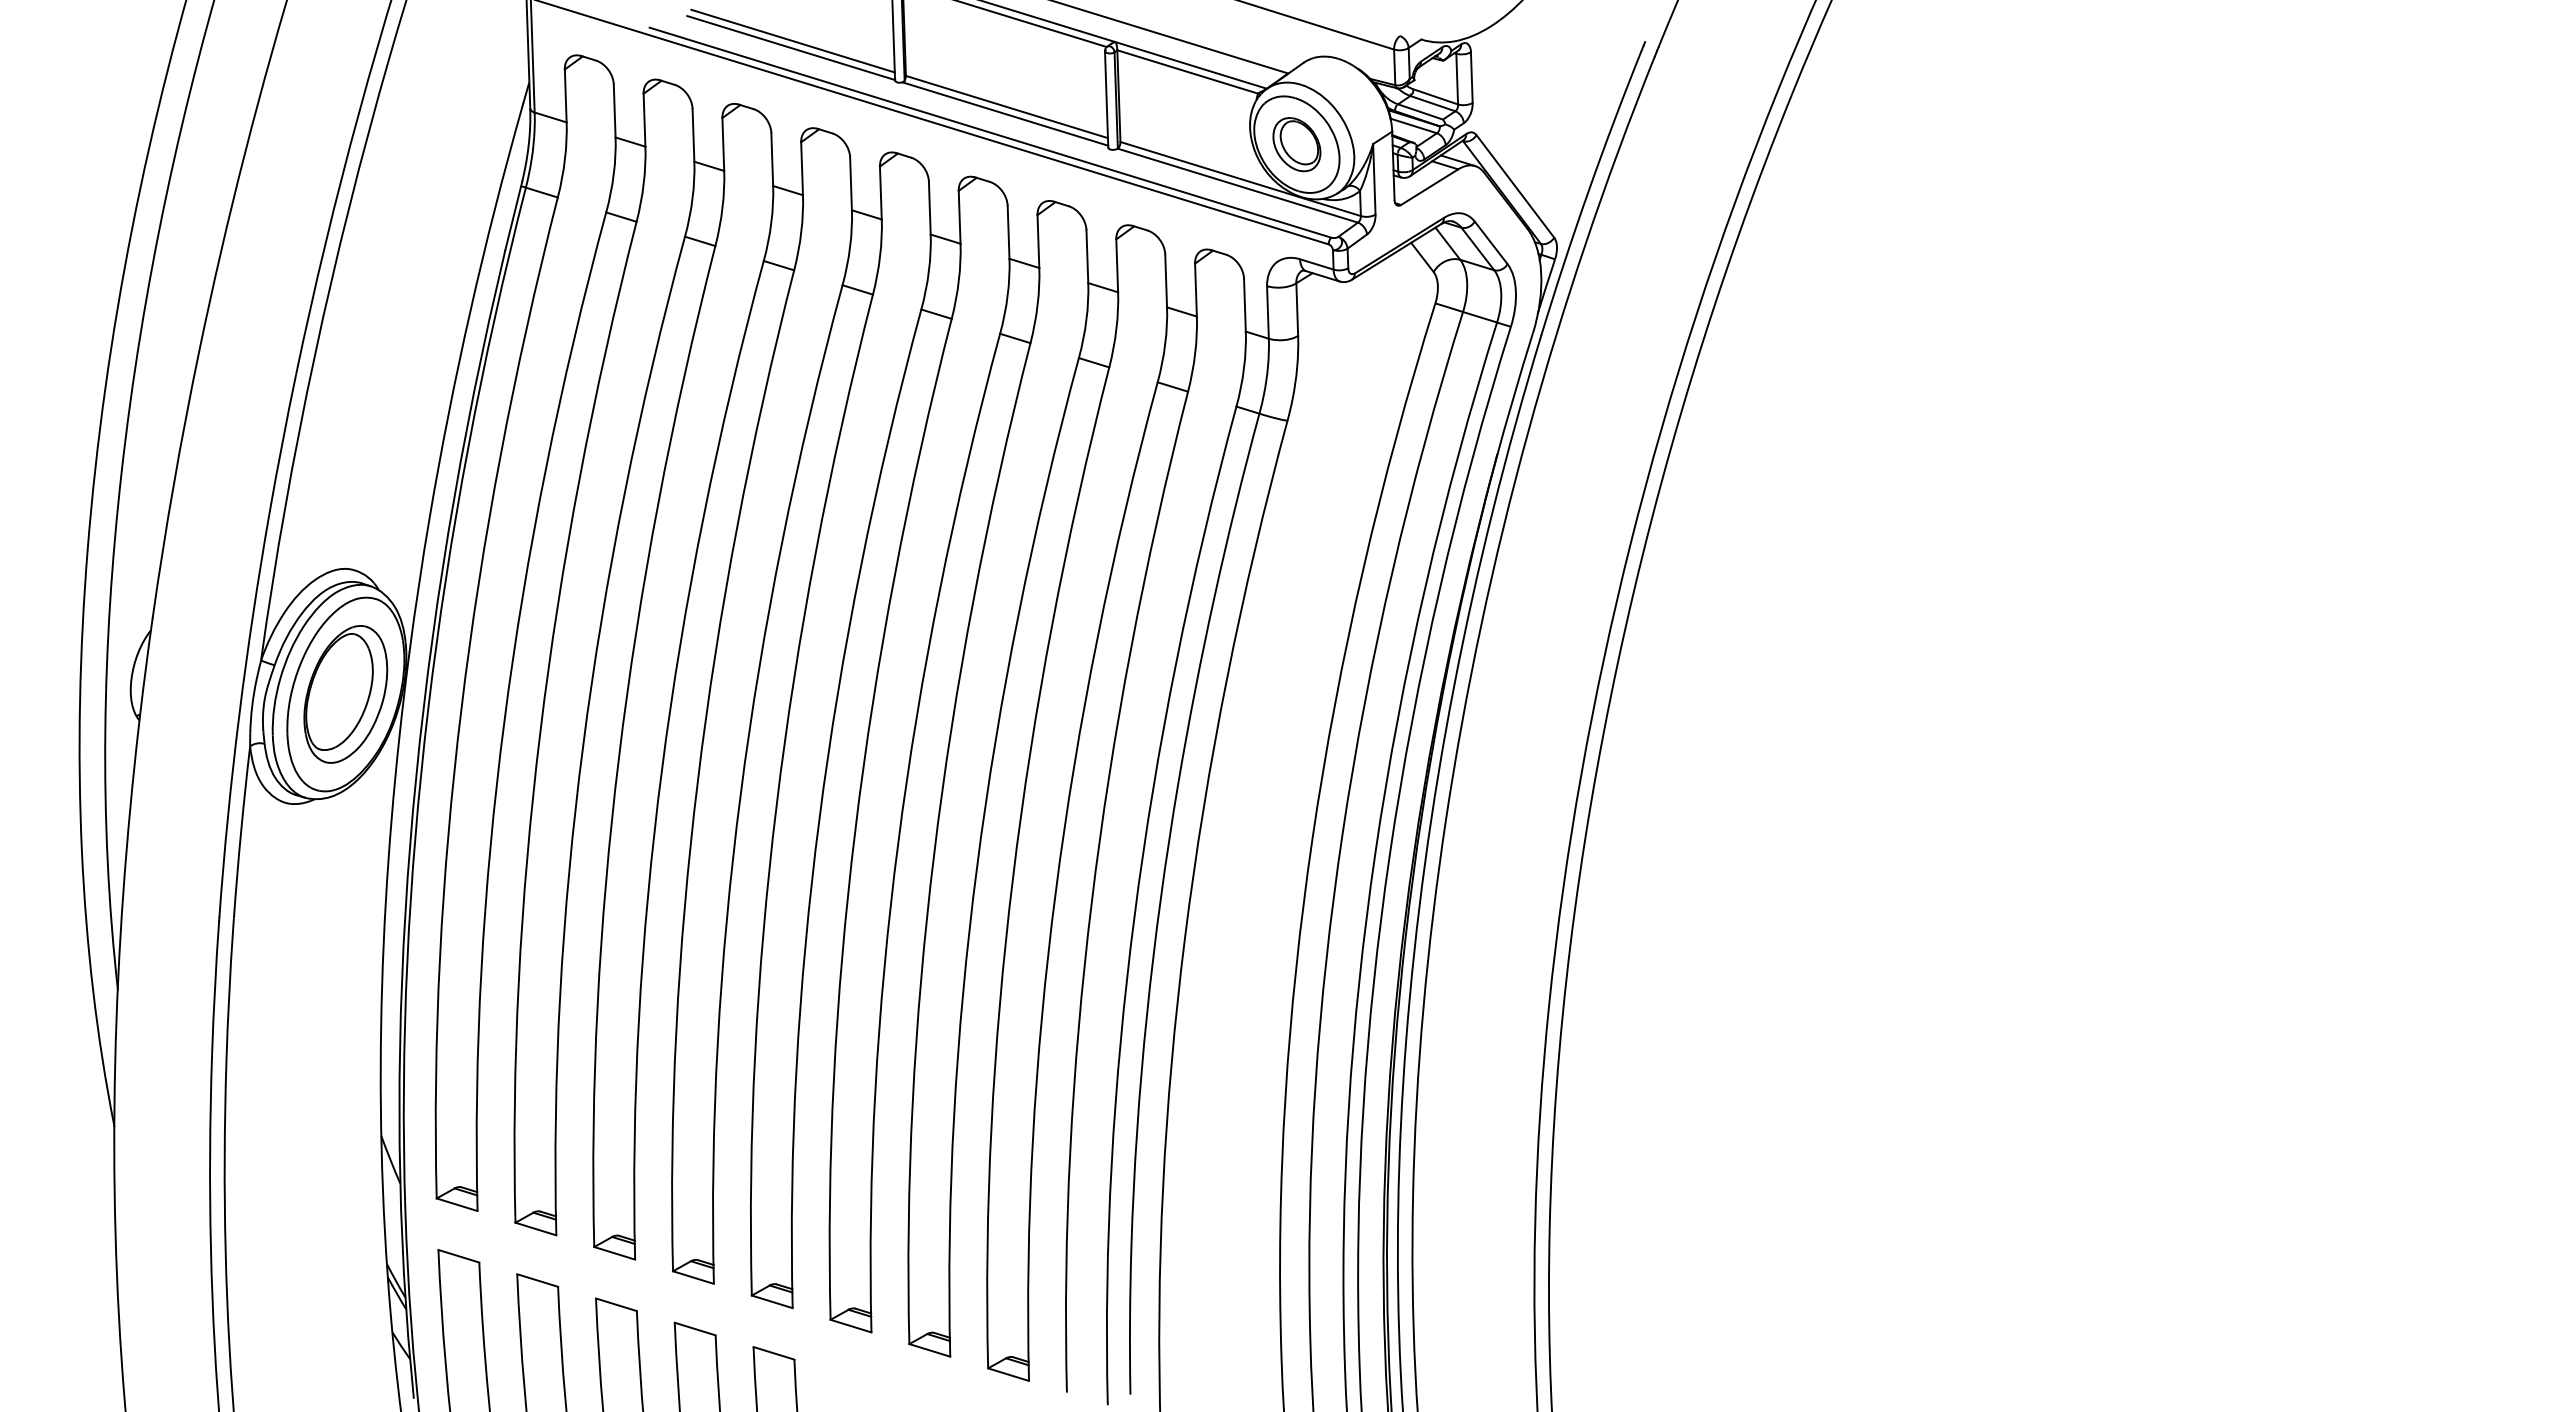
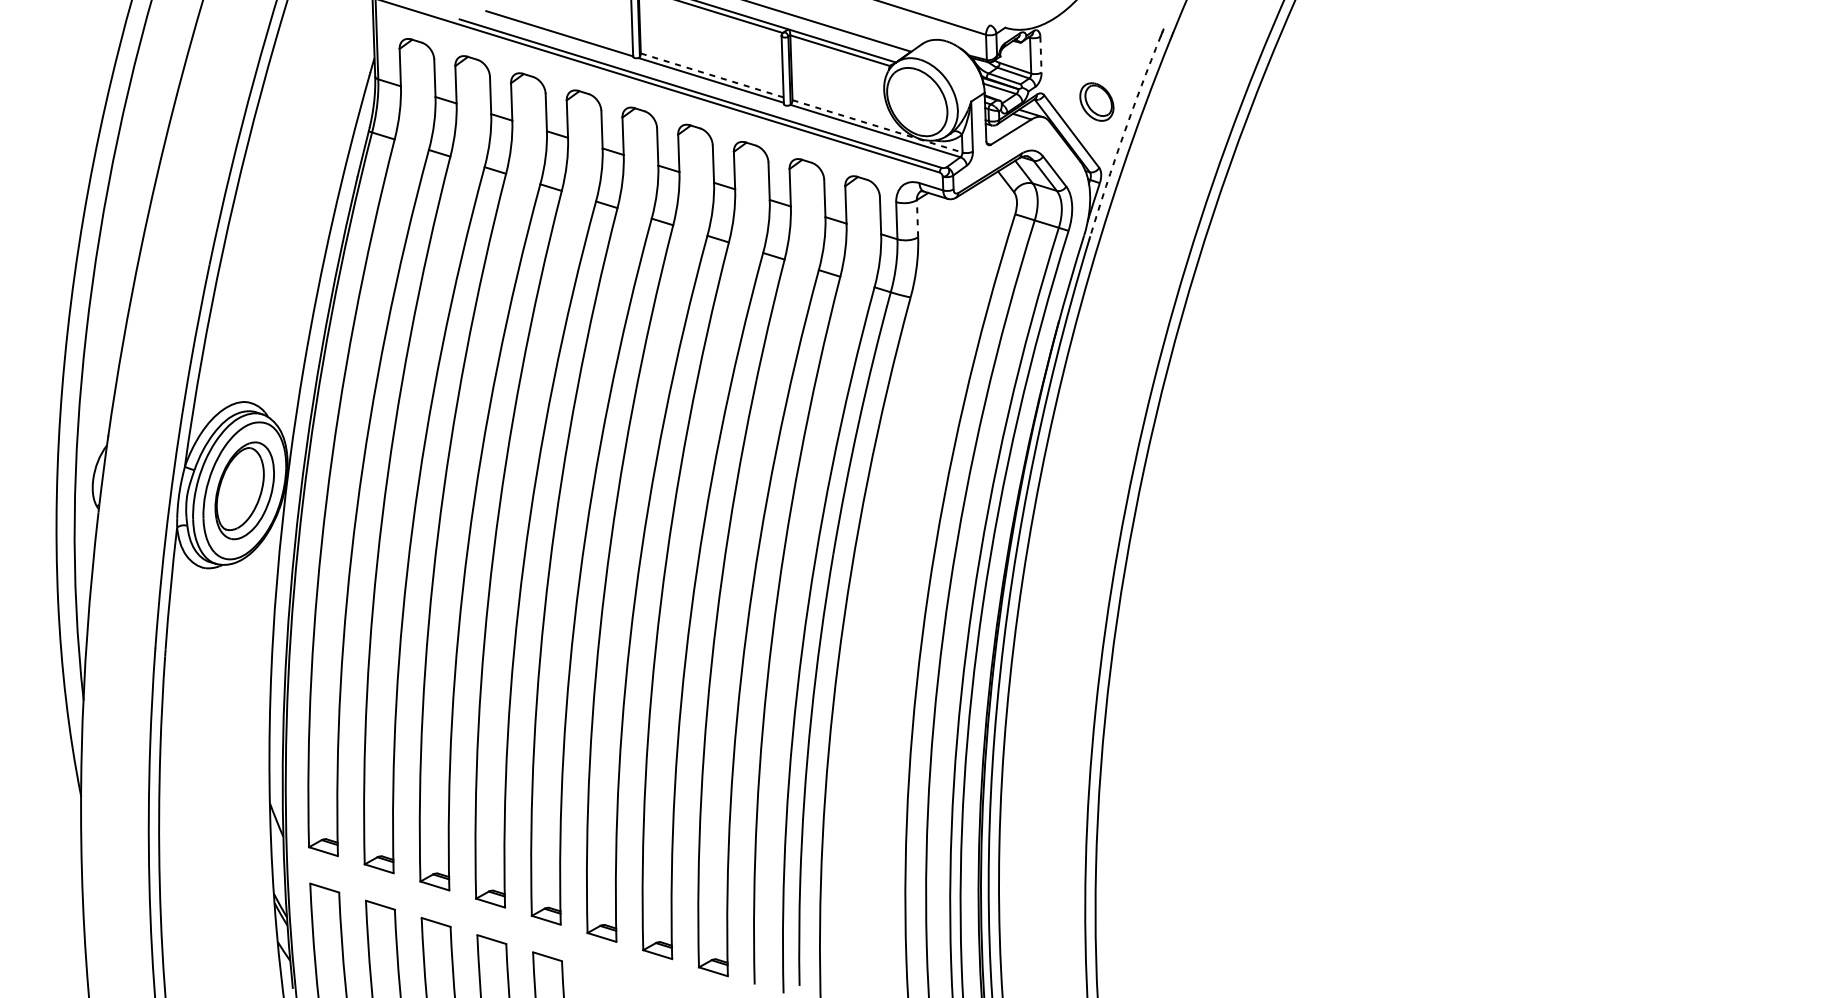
line: (792, 40) -> (560, 28), removed
line: (1471, 78) -> (1040, 55), solid -> dashed
line: (1006, 107) -> (711, 75), solid -> dashed
part: (1296, 144) -> (1096, 101), moved
line: (1240, 179) -> (877, 126), solid -> dashed
arc: (1588, 192) -> (1123, 135), solid -> dashed
line: (1297, 309) -> (917, 218), solid -> dashed

